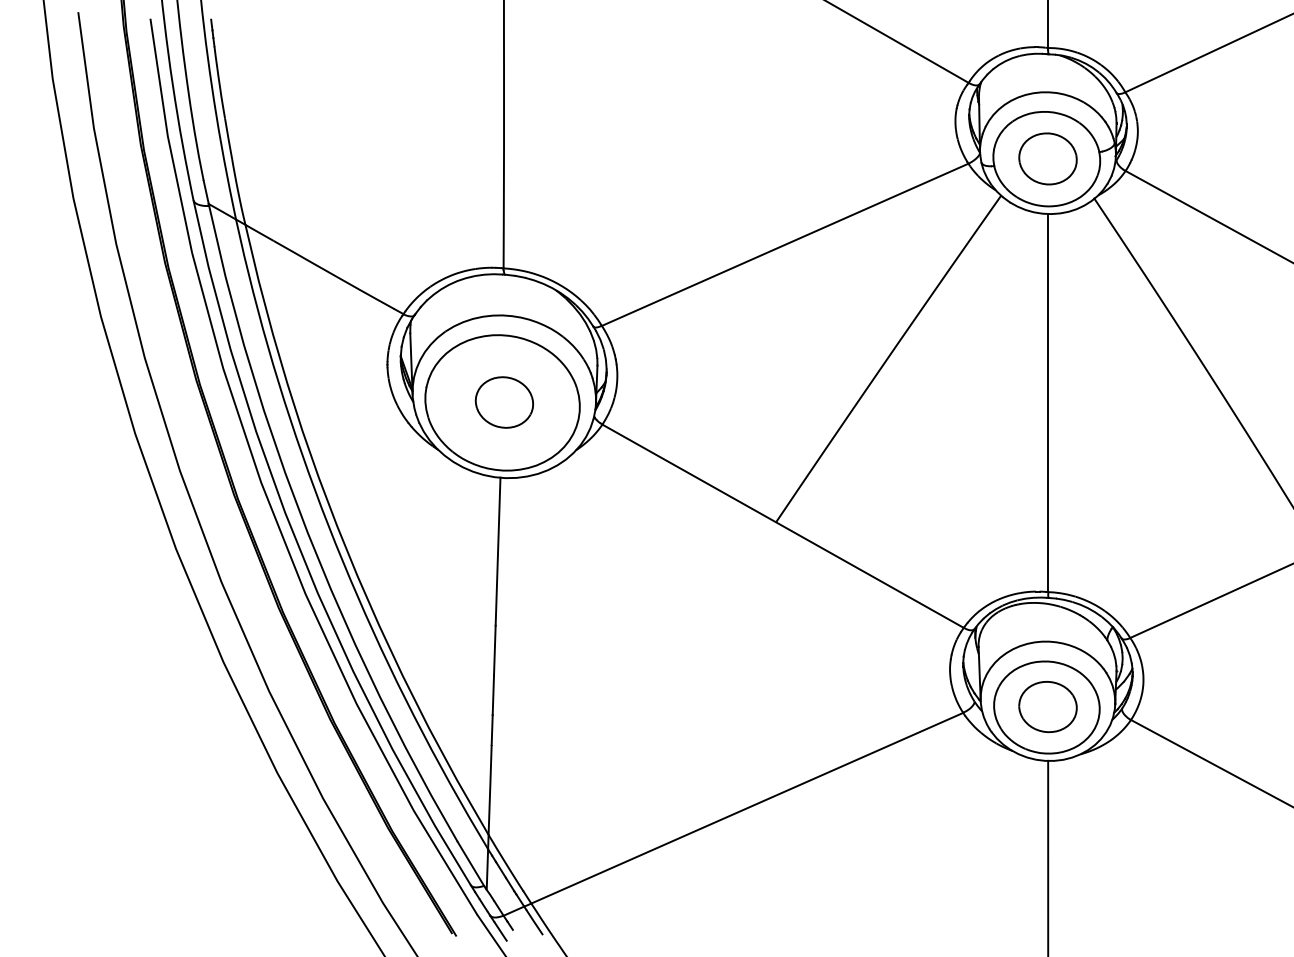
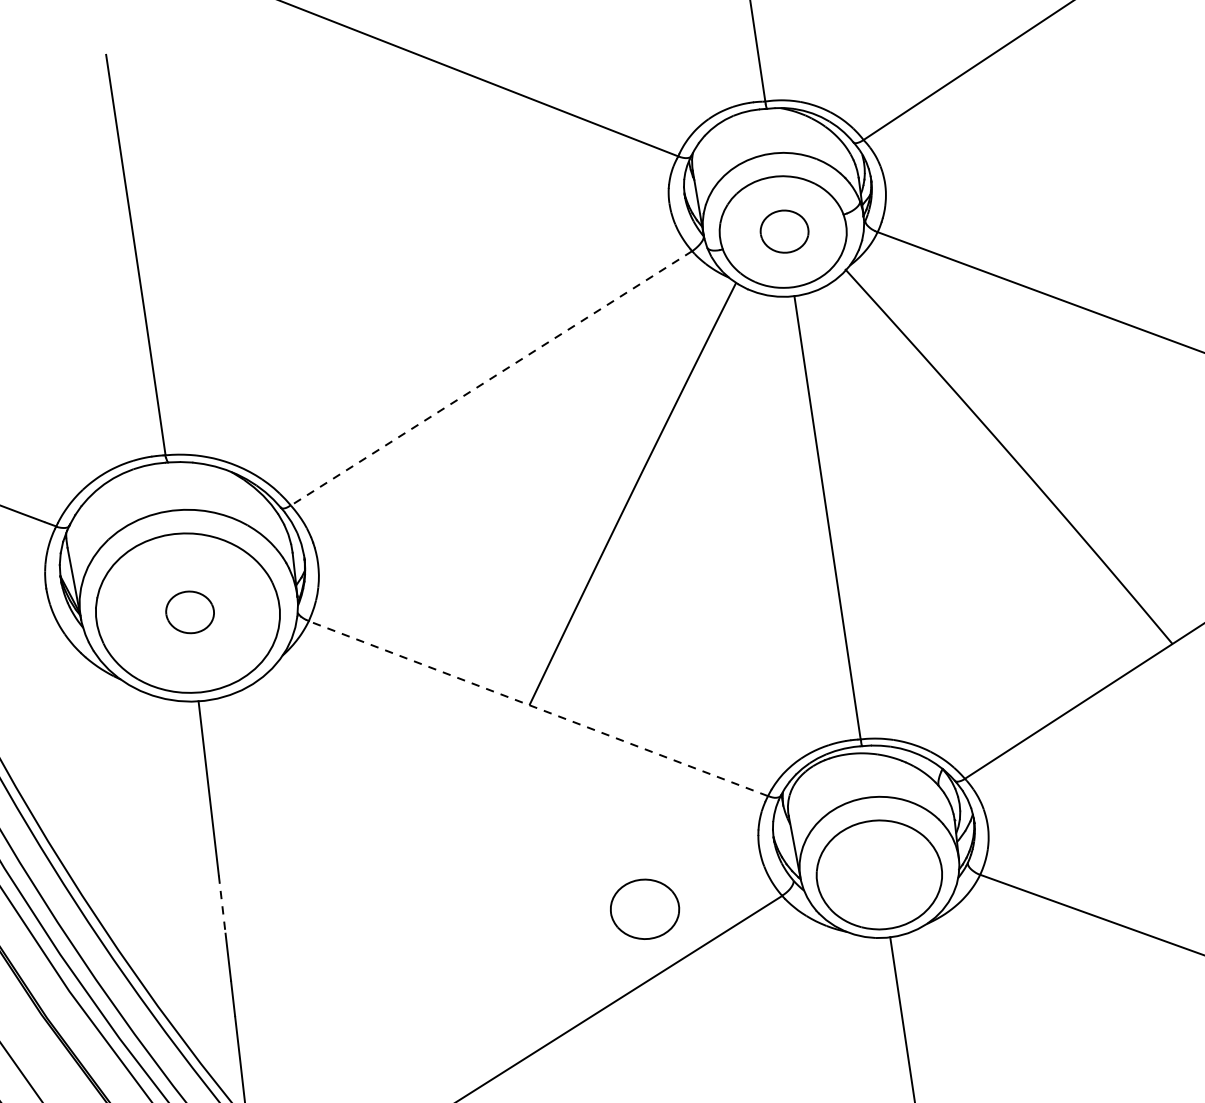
part: (1047, 158) -> (783, 231), size x0.7
line: (784, 245) -> (490, 379), solid -> dashed
part: (504, 402) -> (190, 612), size x0.7
line: (782, 526) -> (537, 709), solid -> dashed
line: (494, 650) -> (221, 904), solid -> dashed
part: (1047, 707) -> (644, 910), moved

